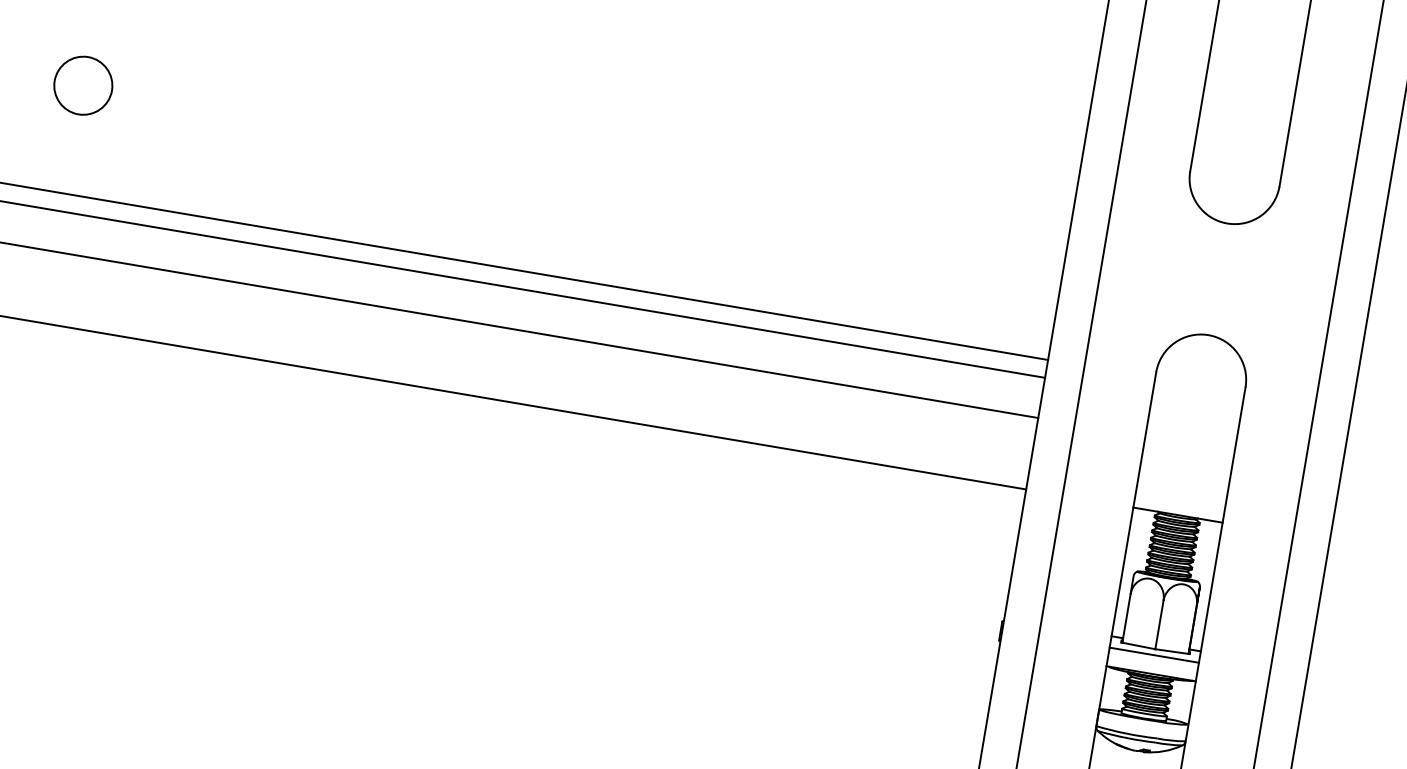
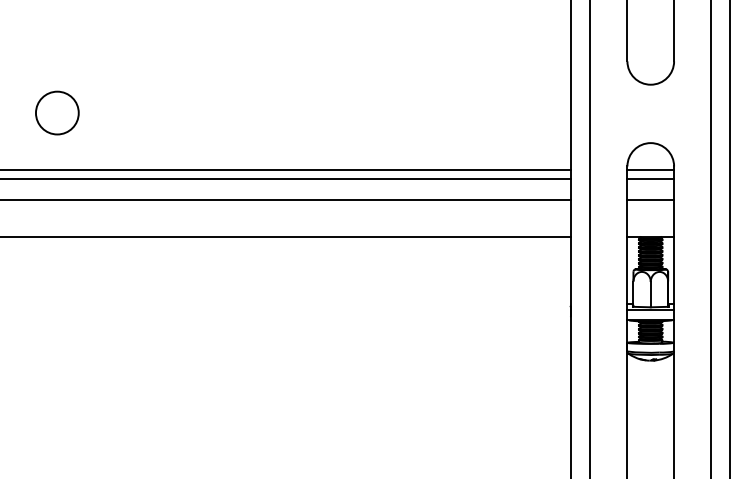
circle: (83, 84) -> (57, 112), size x1.43
line: (1199, 385) -> (650, 169), added
line: (1196, 402) -> (650, 178), added
line: (1189, 442) -> (650, 199), added

